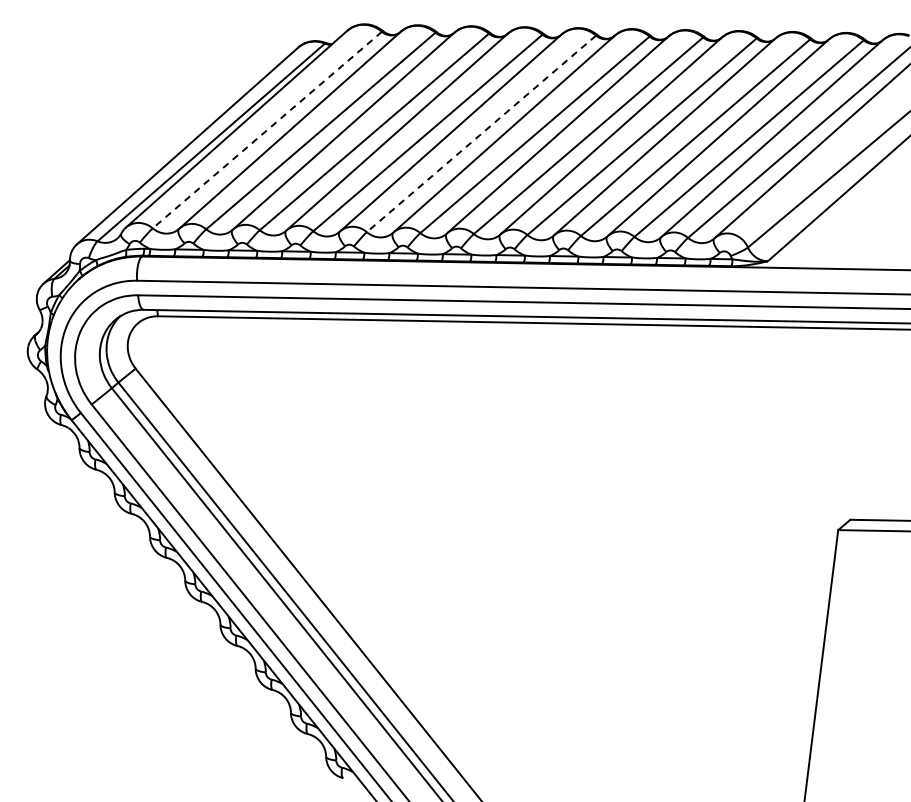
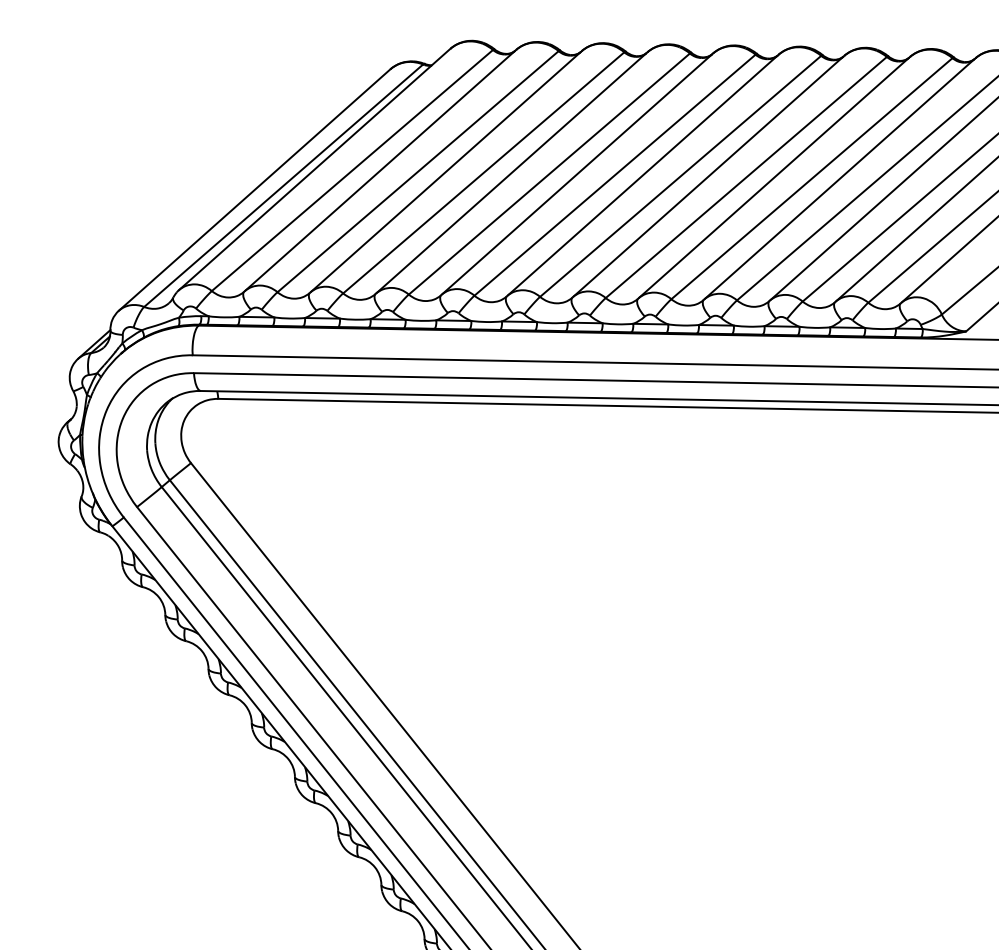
line: (266, 130) -> (351, 171), dashed -> solid
line: (481, 133) -> (615, 174), dashed -> solid

